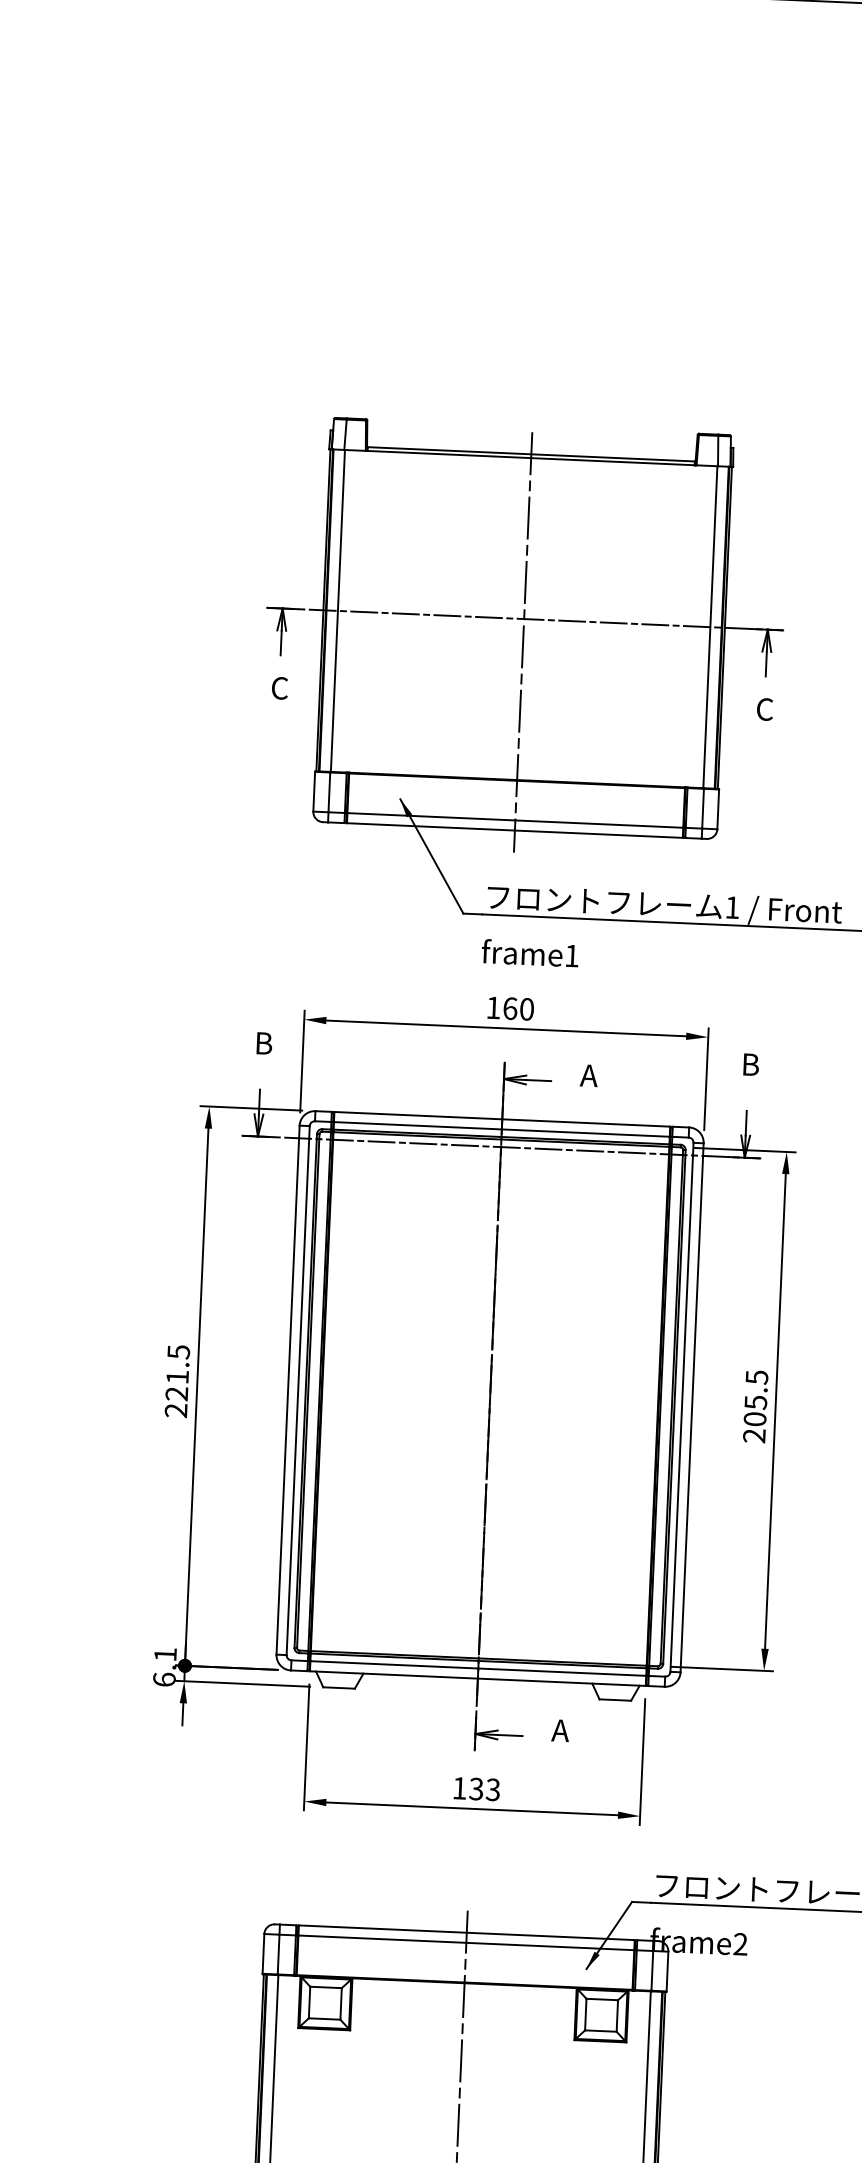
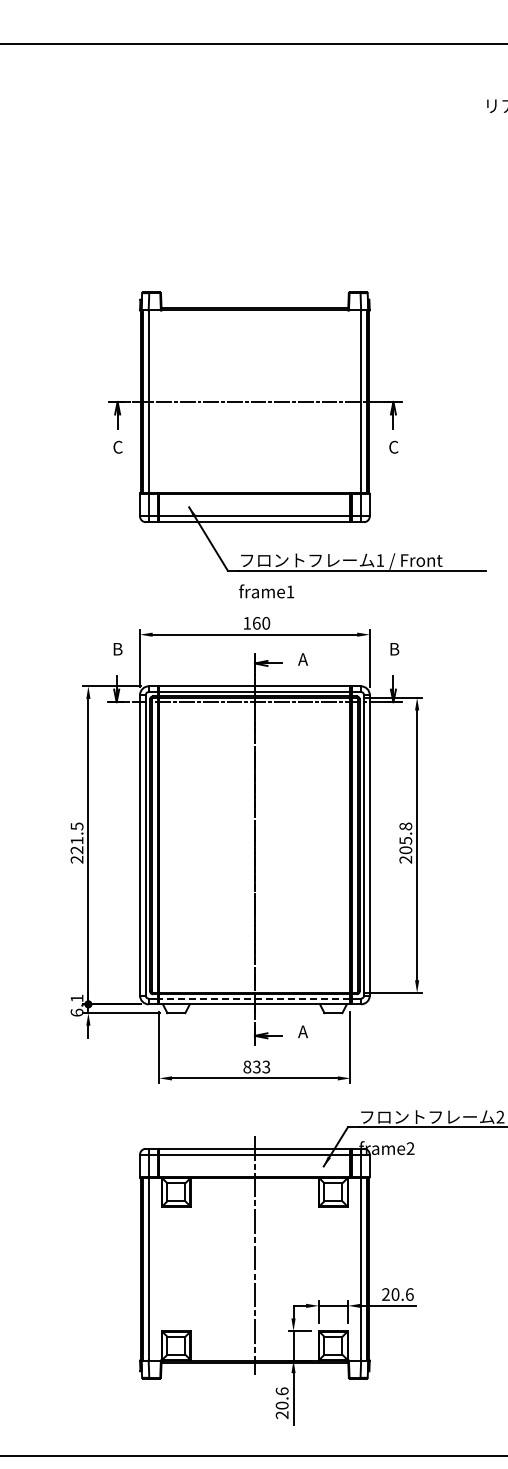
line: (522, 641) -> (254, 414), removed
text: (756, 1377) -> (405, 826), 205.5 -> 205.8
line: (477, 1668) -> (254, 998), solid -> dashed
text: (460, 1787) -> (247, 1066), 133 -> 833

